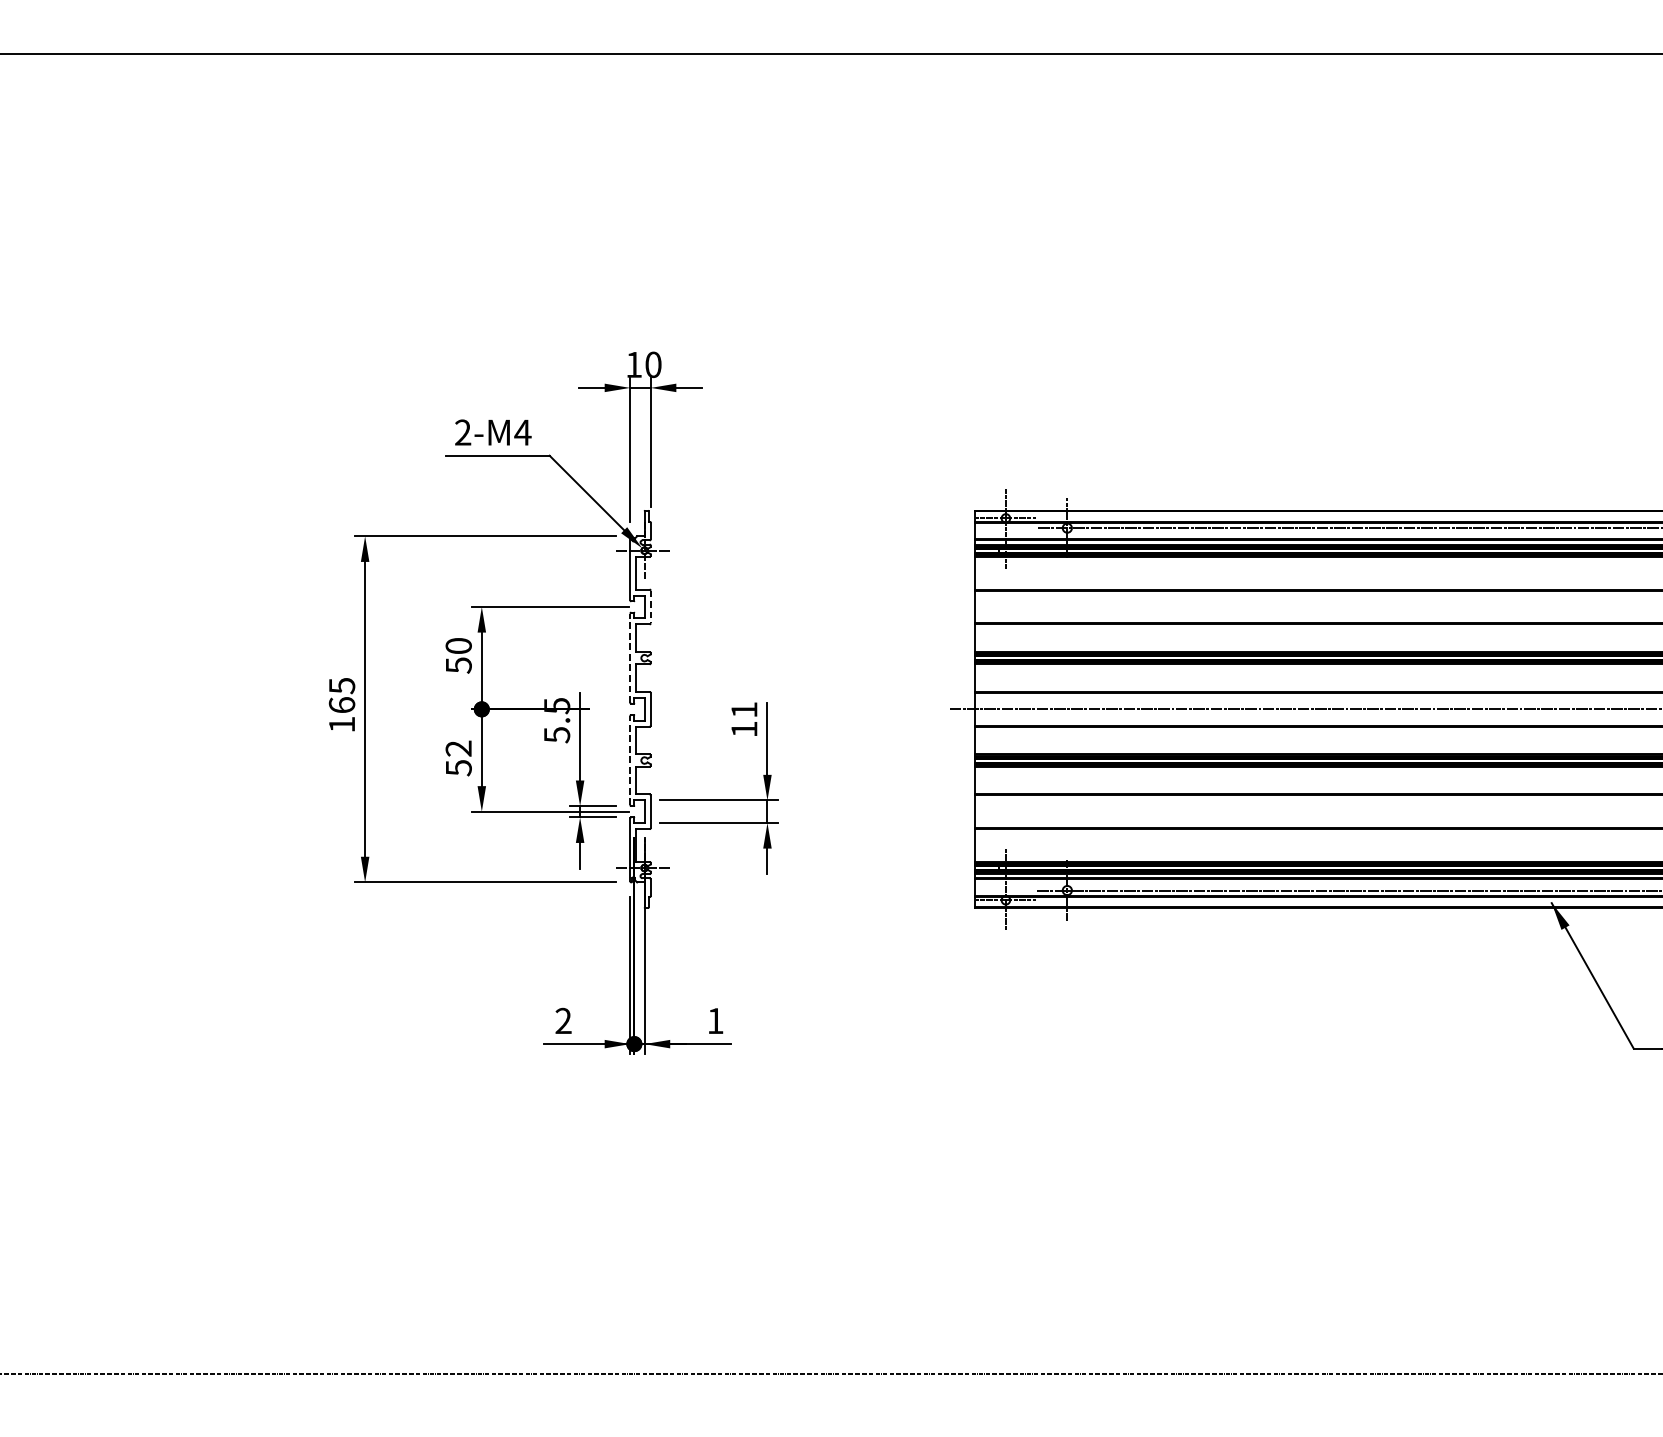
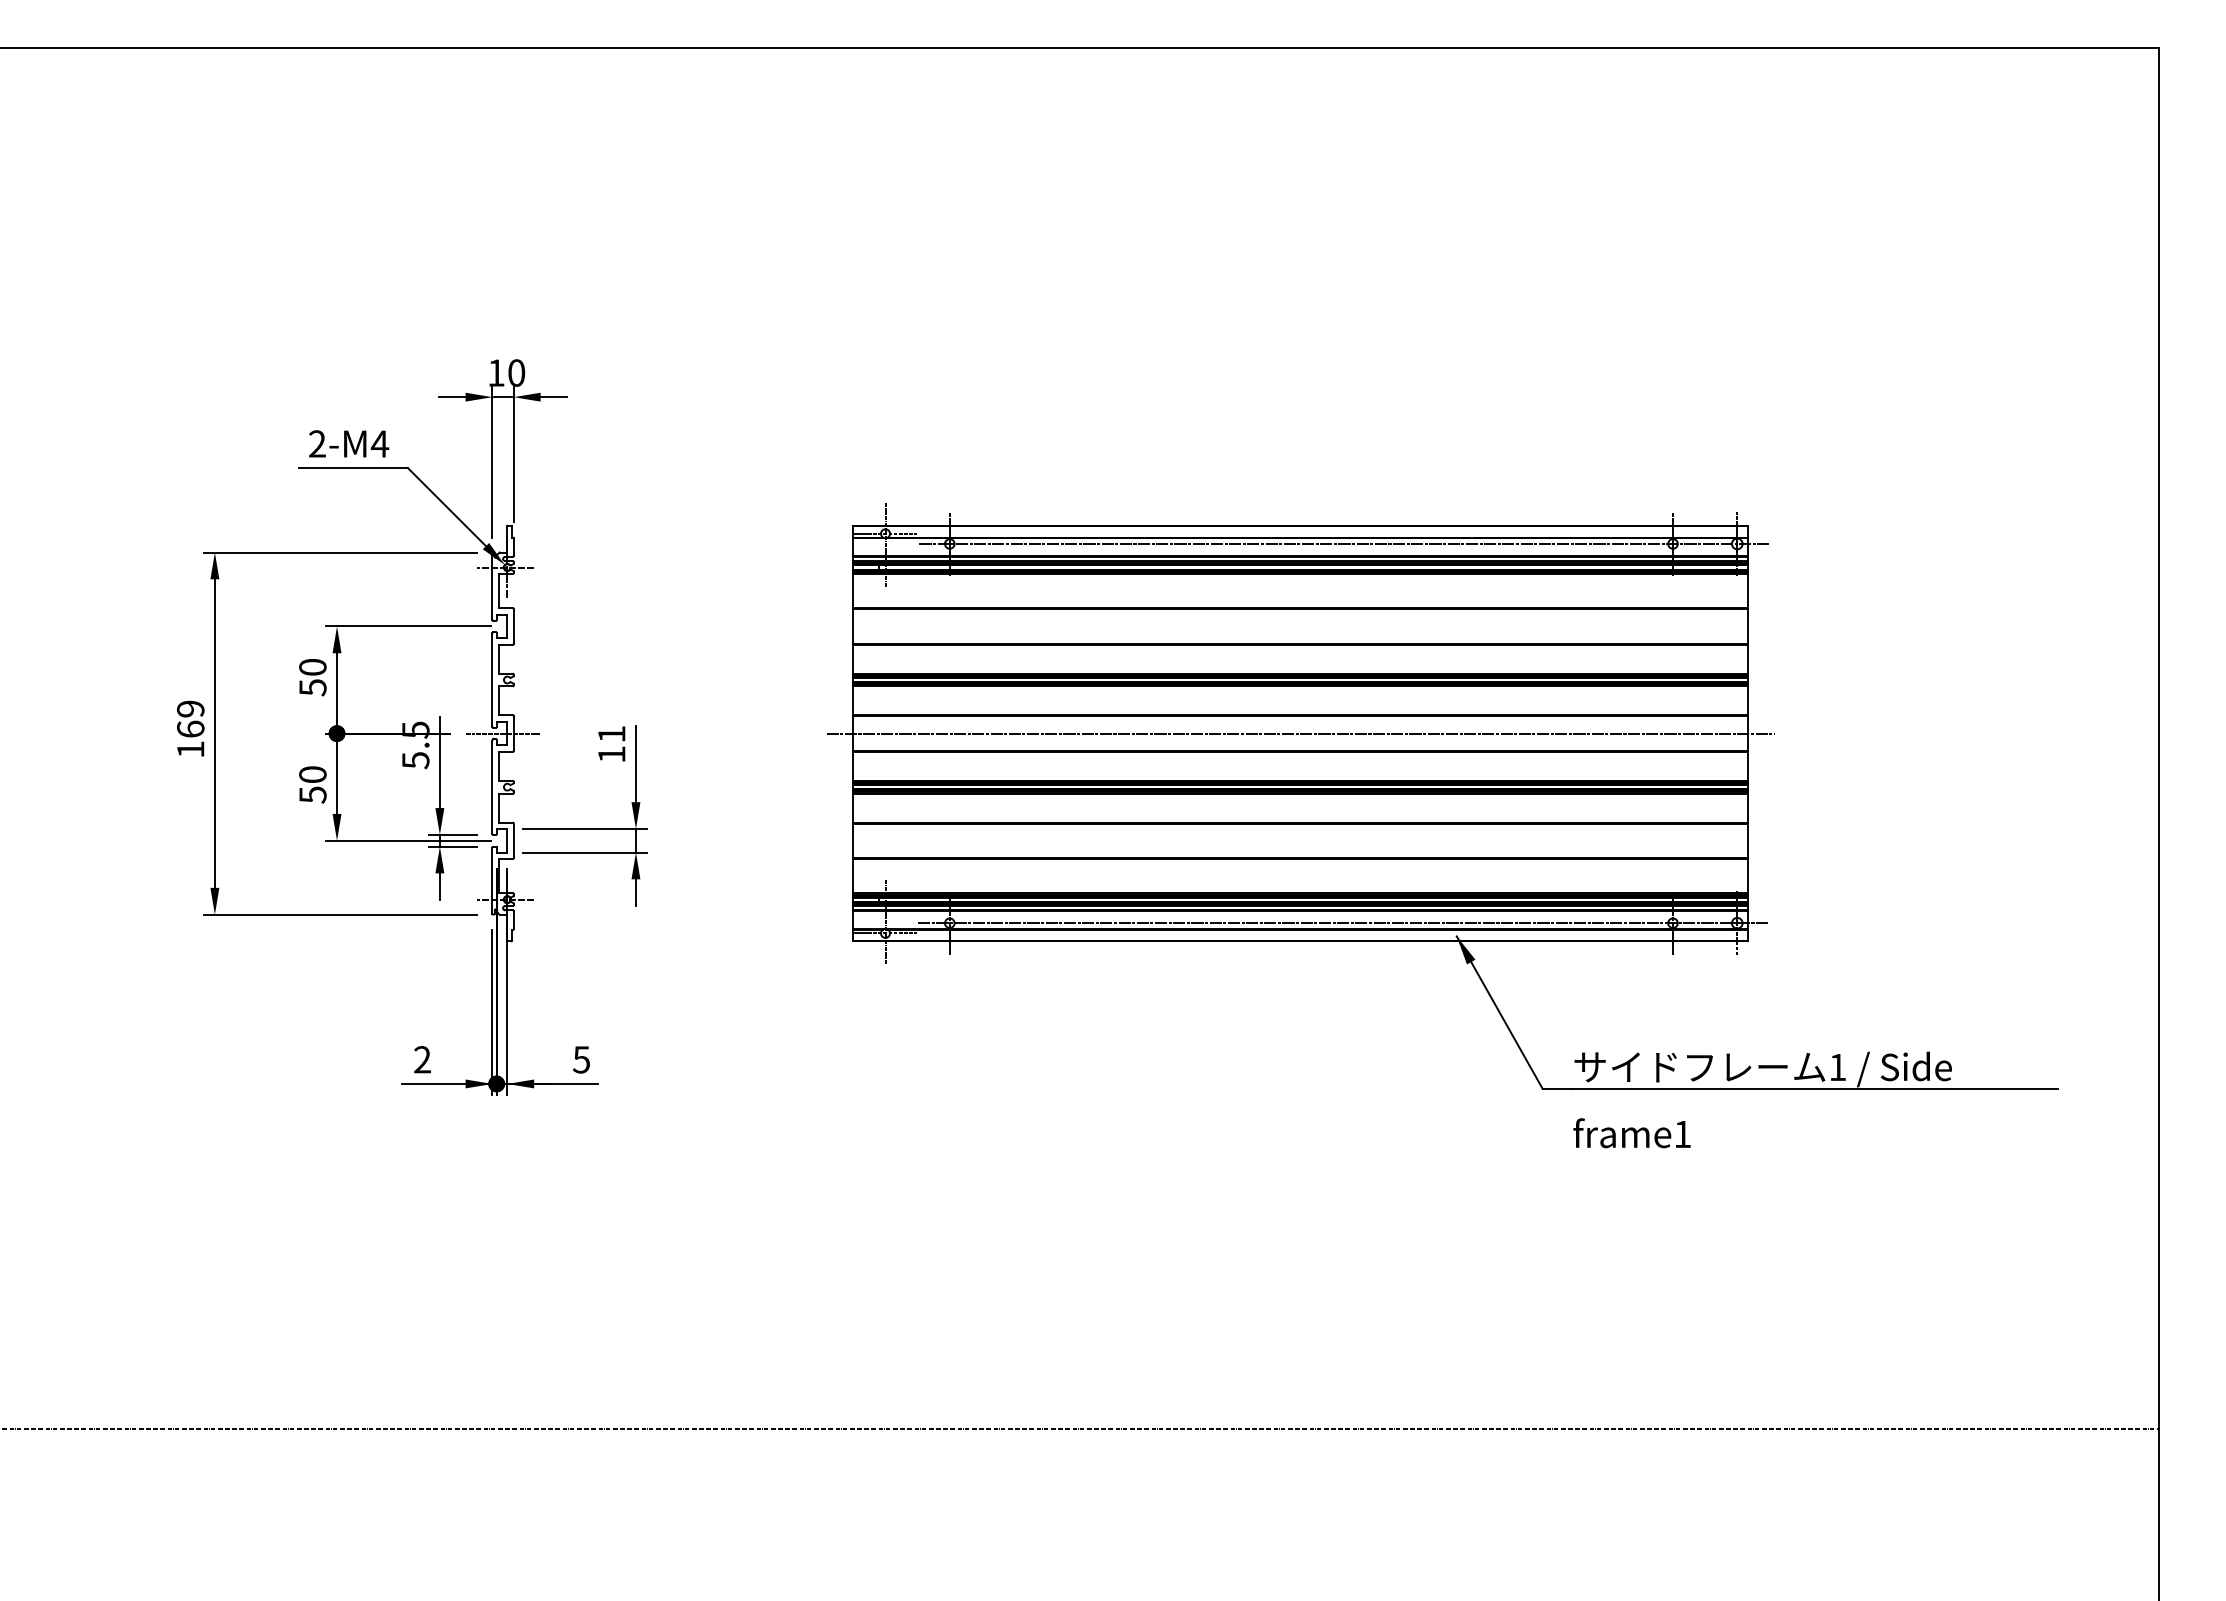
line: (650, 607) -> (513, 626), dashed -> solid
line: (630, 658) -> (492, 680), dashed -> solid
text: (341, 685) -> (190, 708), 165 -> 169
line: (639, 709) -> (502, 733), added
text: (458, 748) -> (312, 774), 52 -> 50
line: (630, 760) -> (492, 787), dashed -> solid
text: (715, 1020) -> (581, 1059), 1 -> 5

